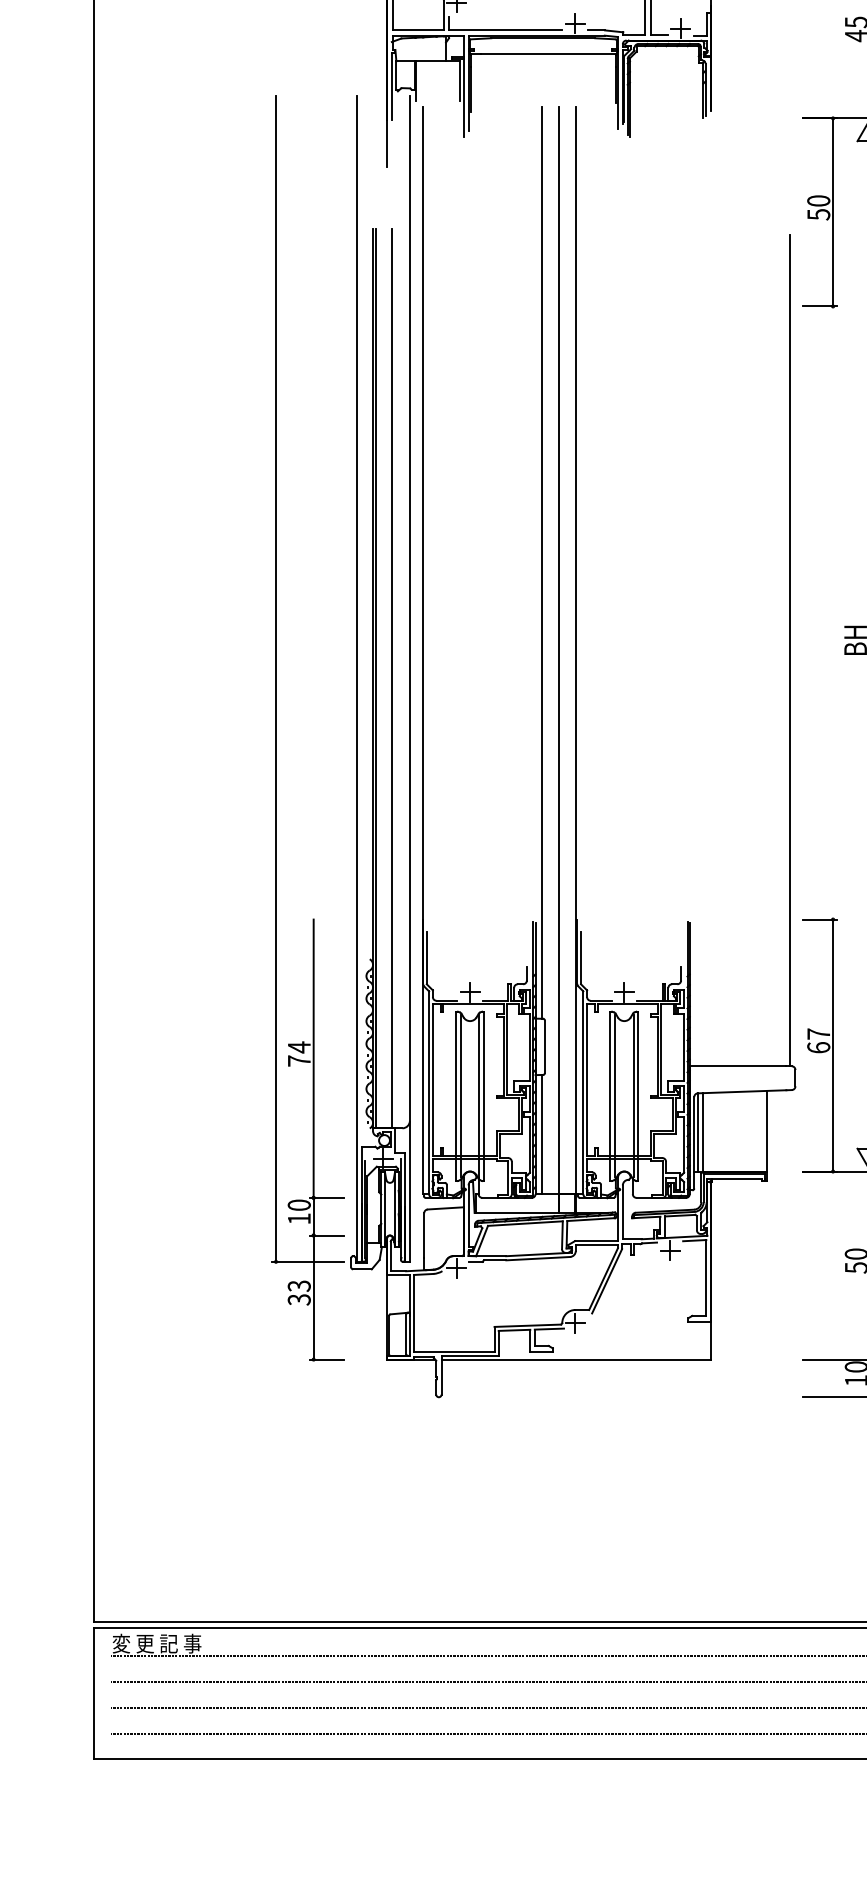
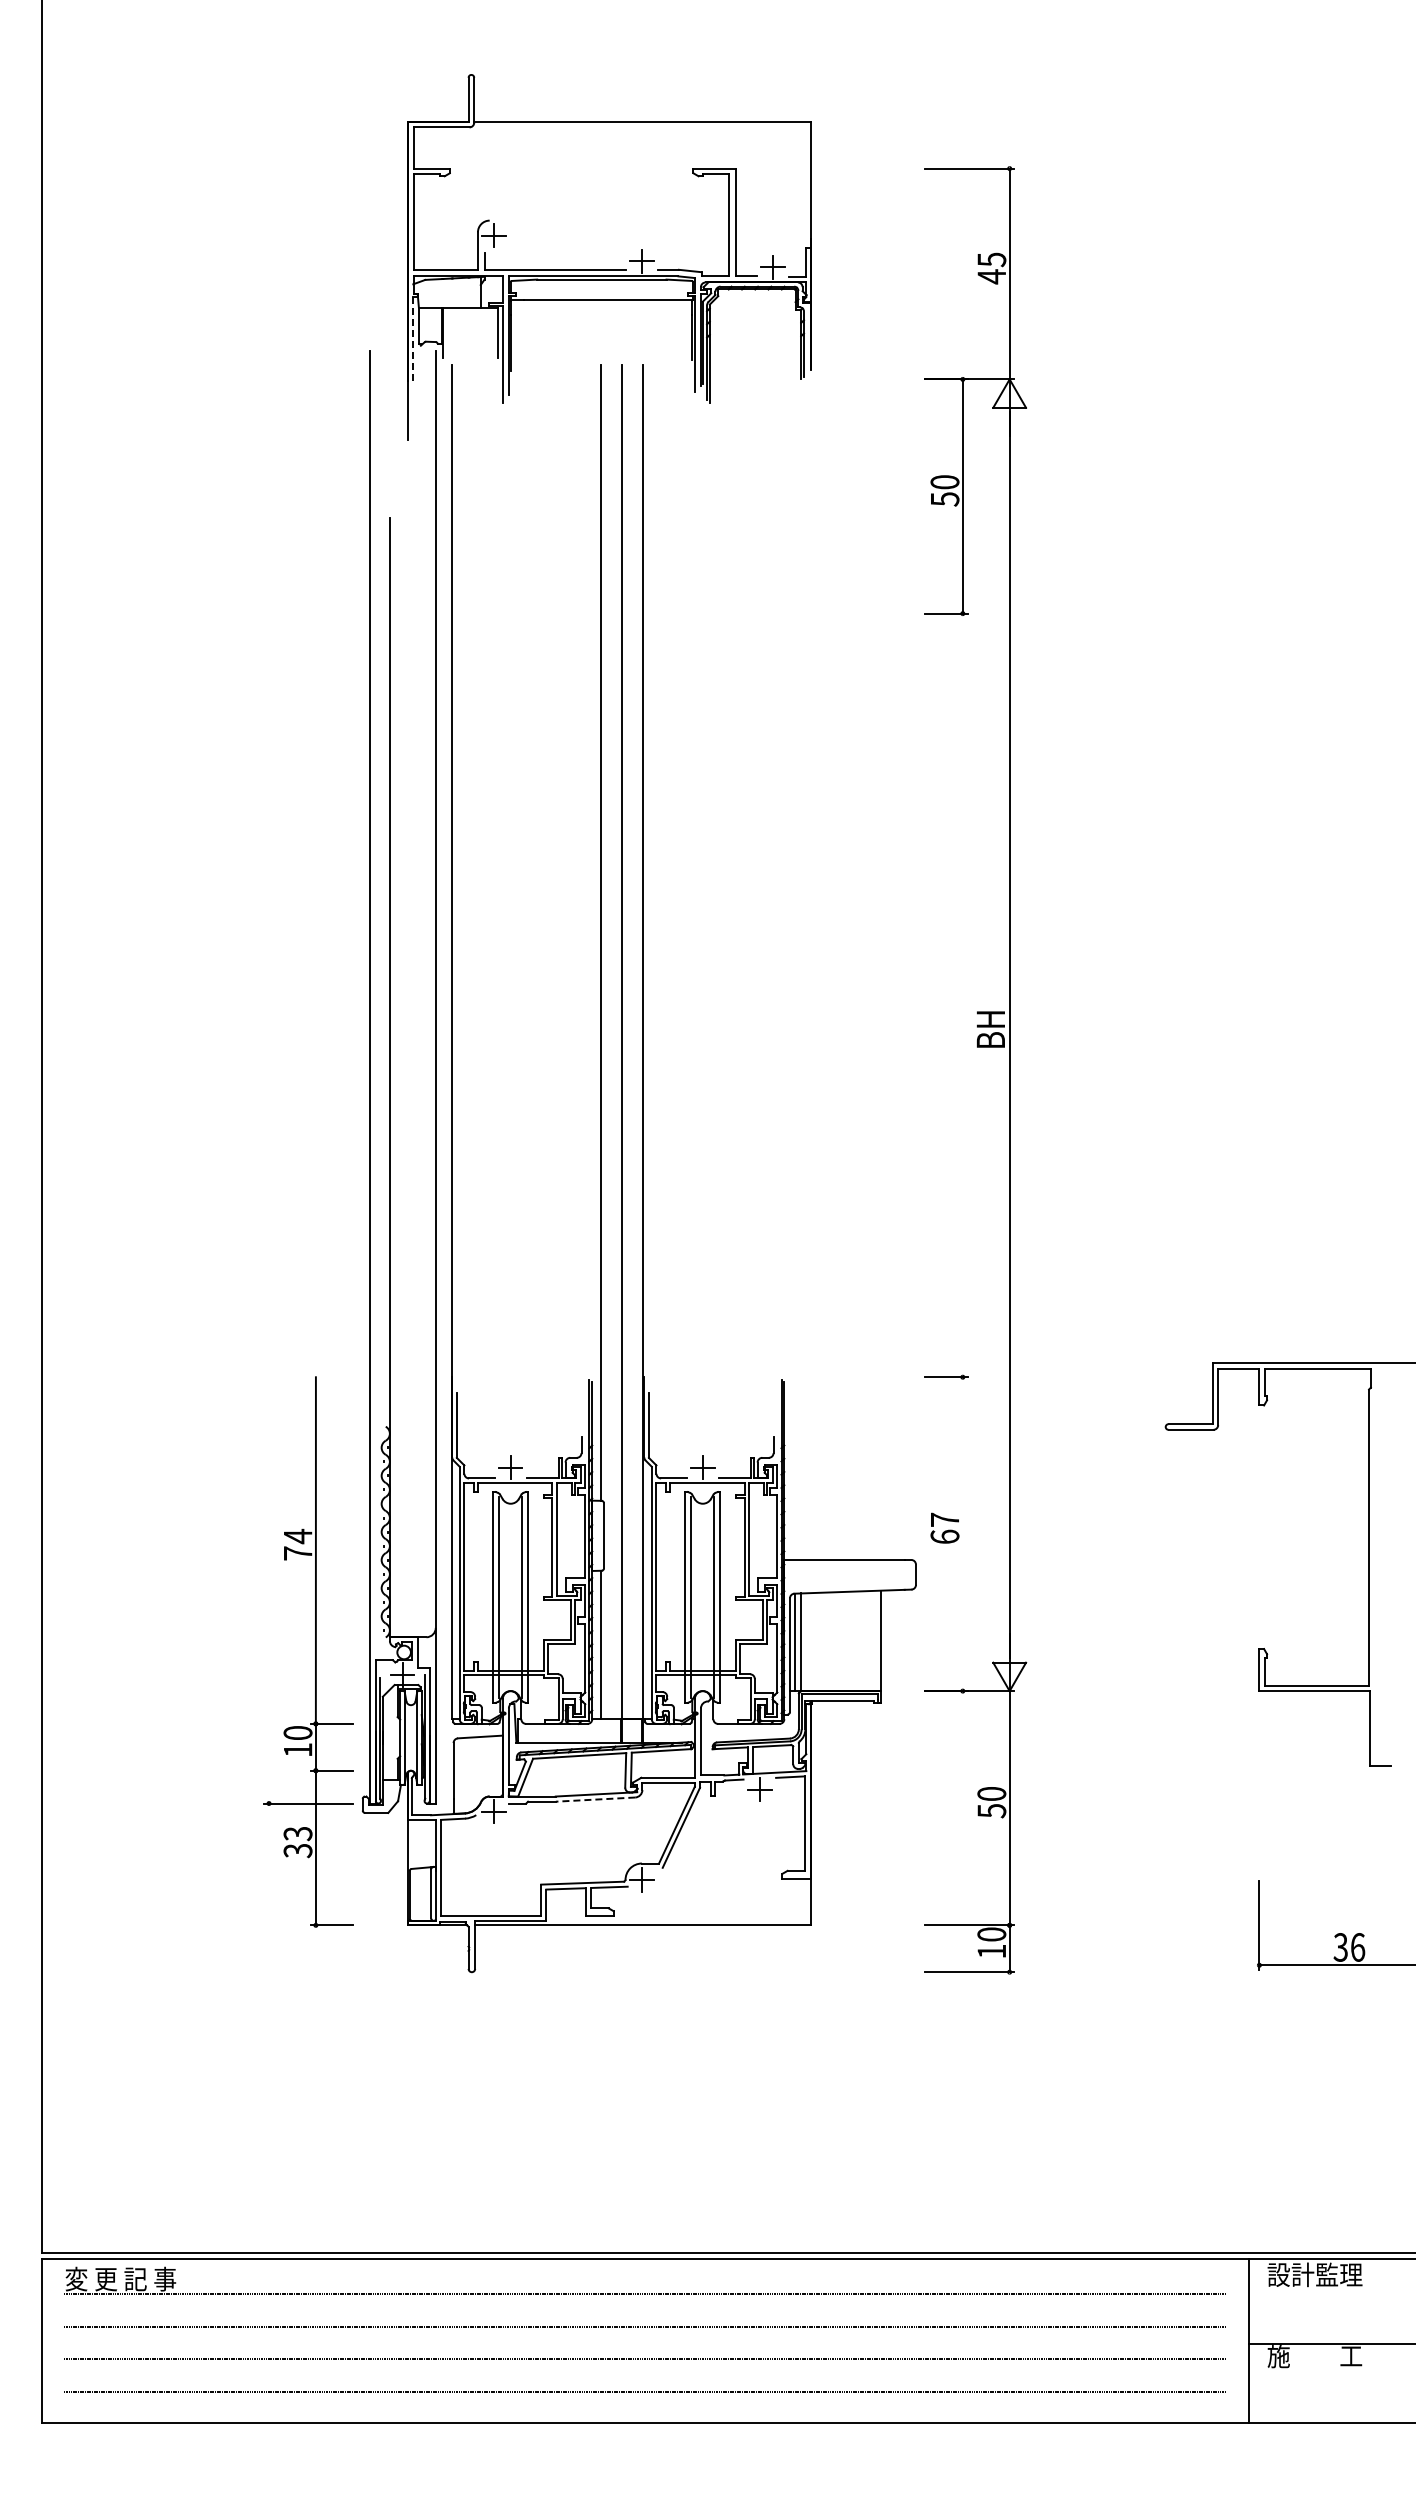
line: (392, 86) -> (413, 339), solid -> dashed
line: (789, 649) -> (908, 1041), removed
line: (276, 678) -> (269, 1077), removed
line: (375, 678) -> (393, 1077), removed
line: (392, 678) -> (413, 1077), removed
line: (832, 1045) -> (962, 1534), removed
line: (538, 1258) -> (595, 1799), solid -> dashed

